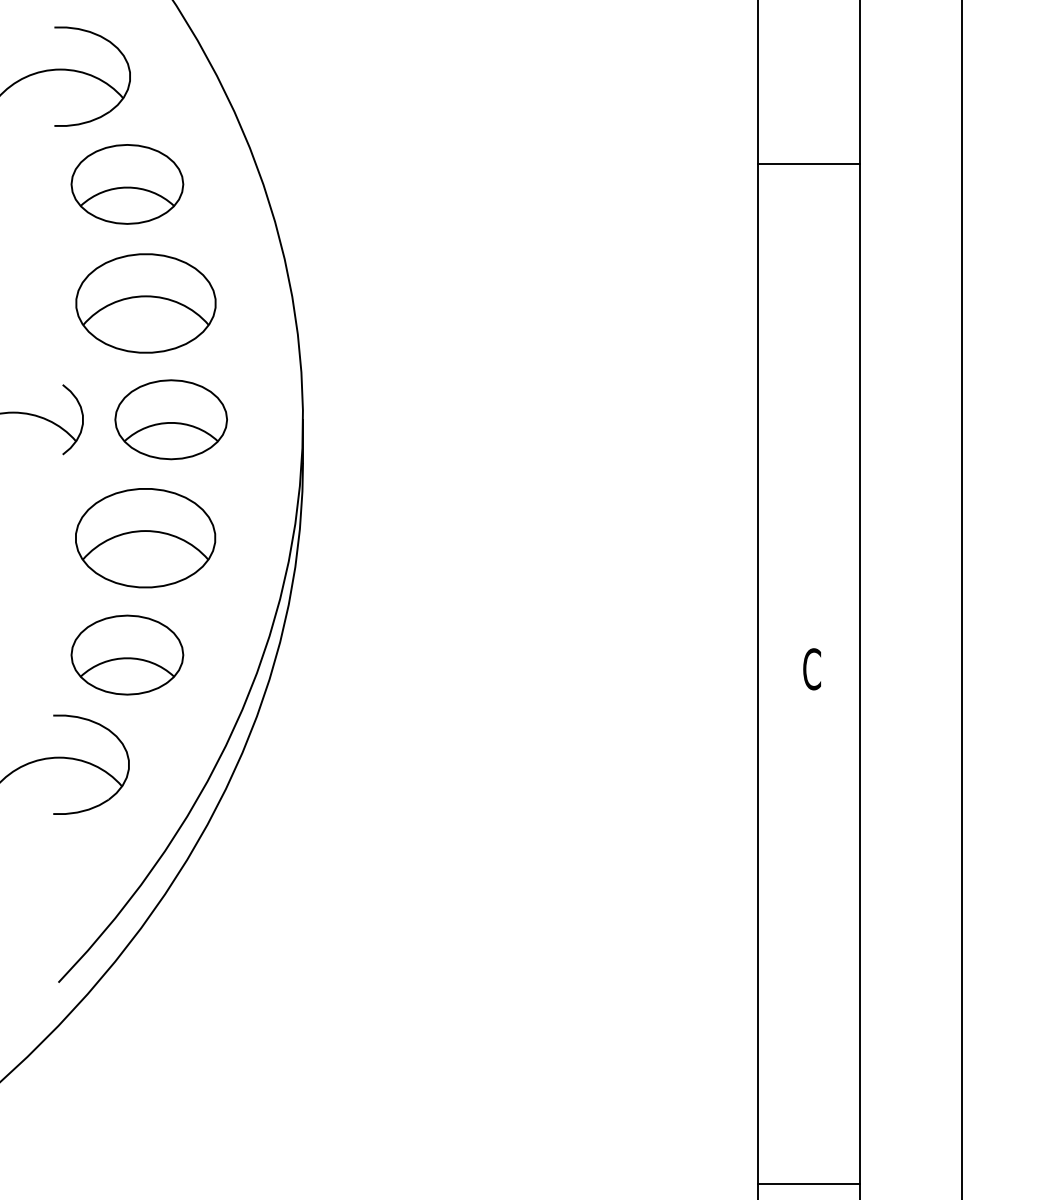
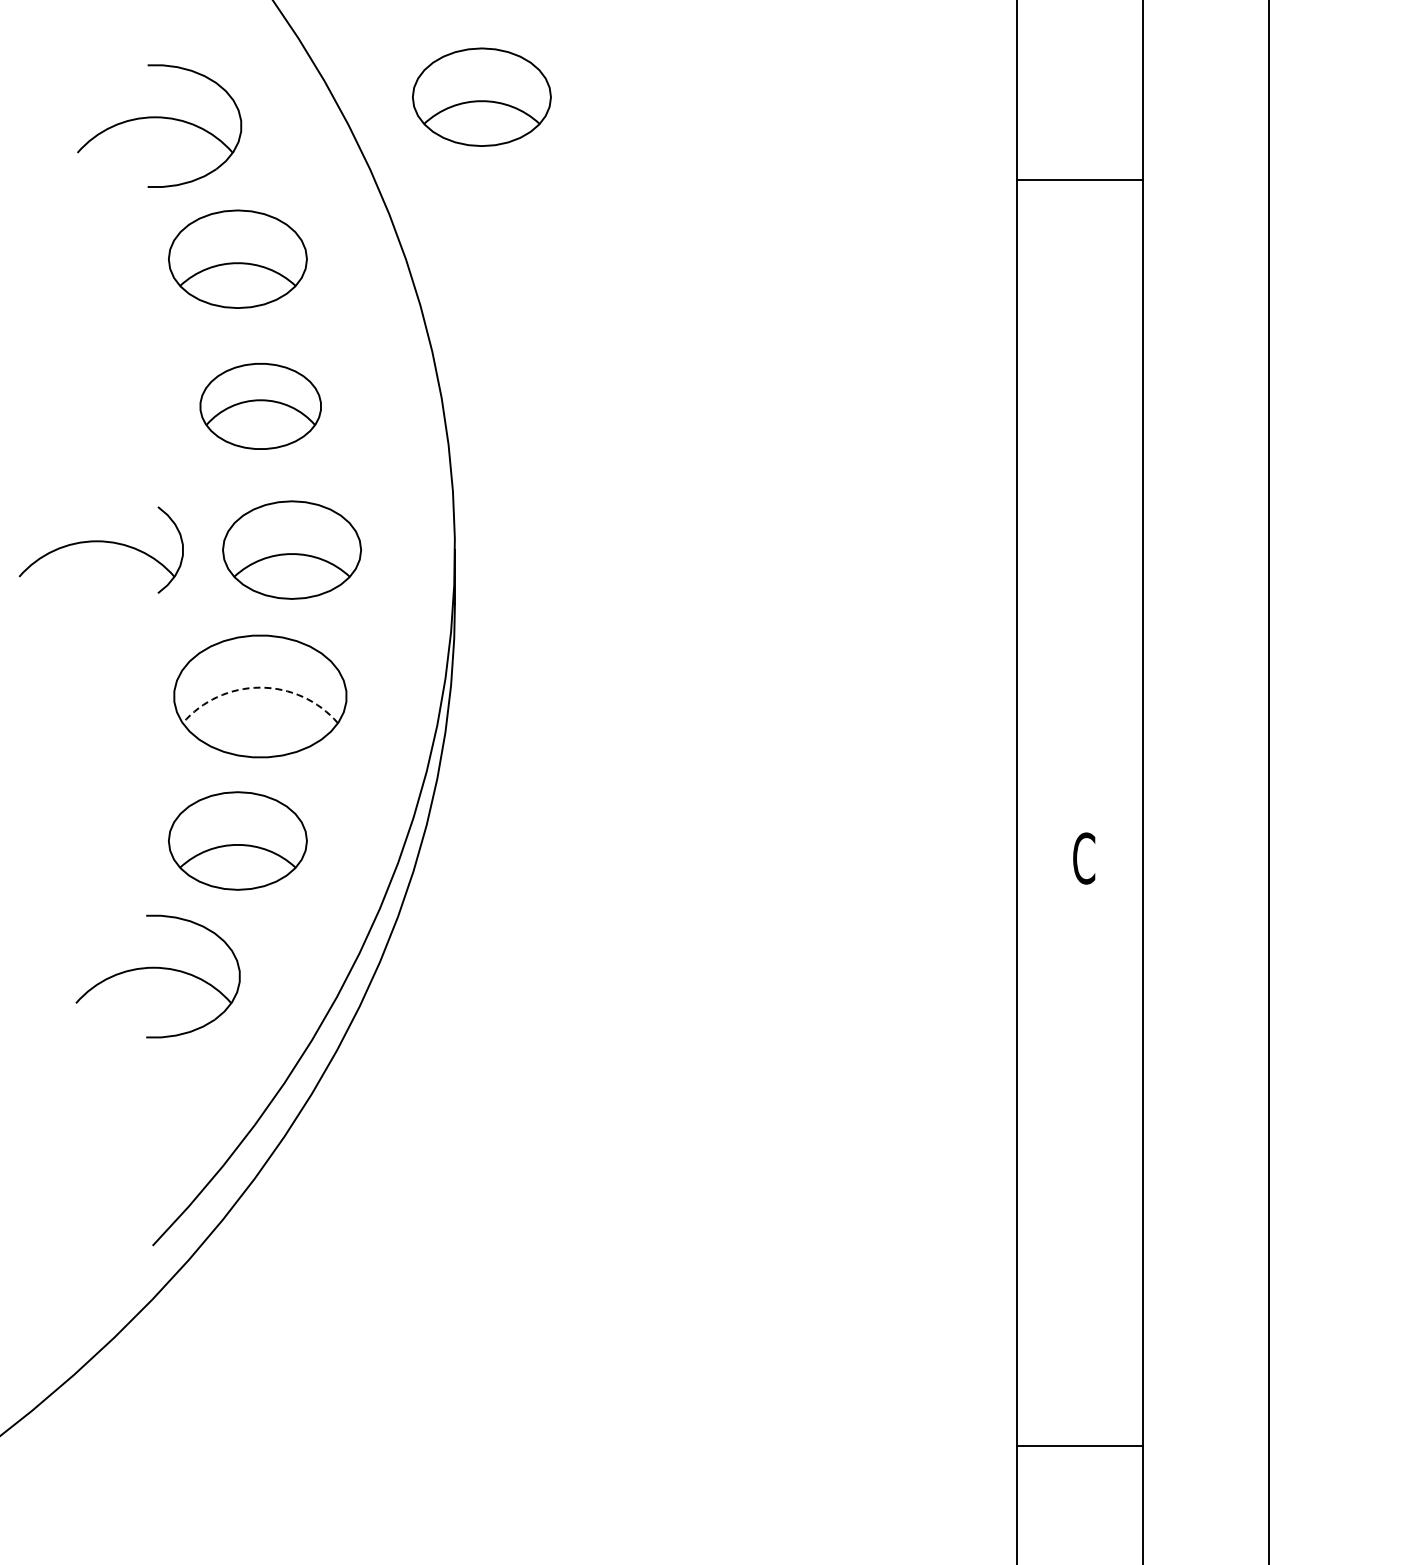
part: (324, 52) -> (481, 96), added
line: (809, 164) -> (1080, 180), moved
part: (145, 303) -> (260, 406), size x0.7
arc: (145, 530) -> (260, 687), solid -> dashed
line: (809, 1183) -> (1080, 1445), moved

